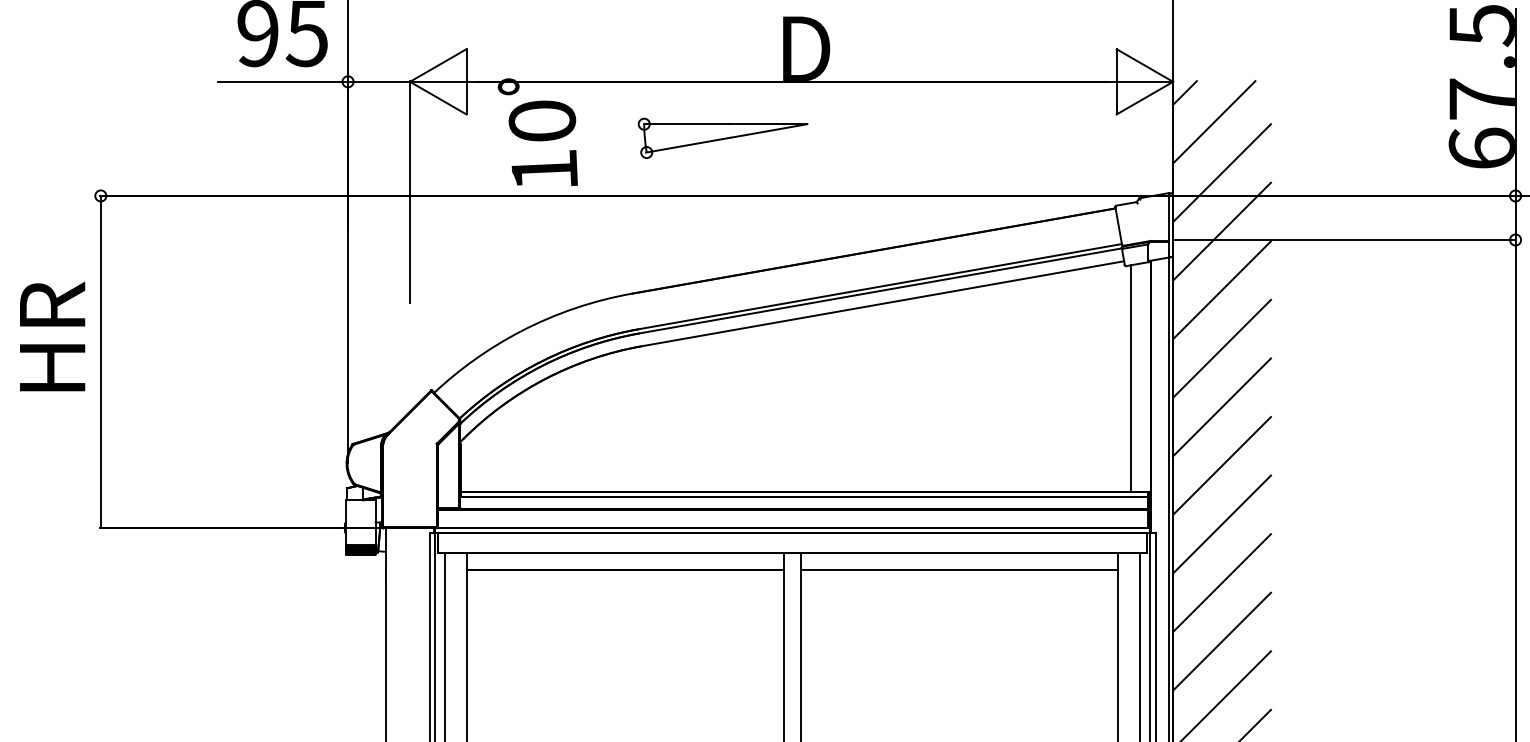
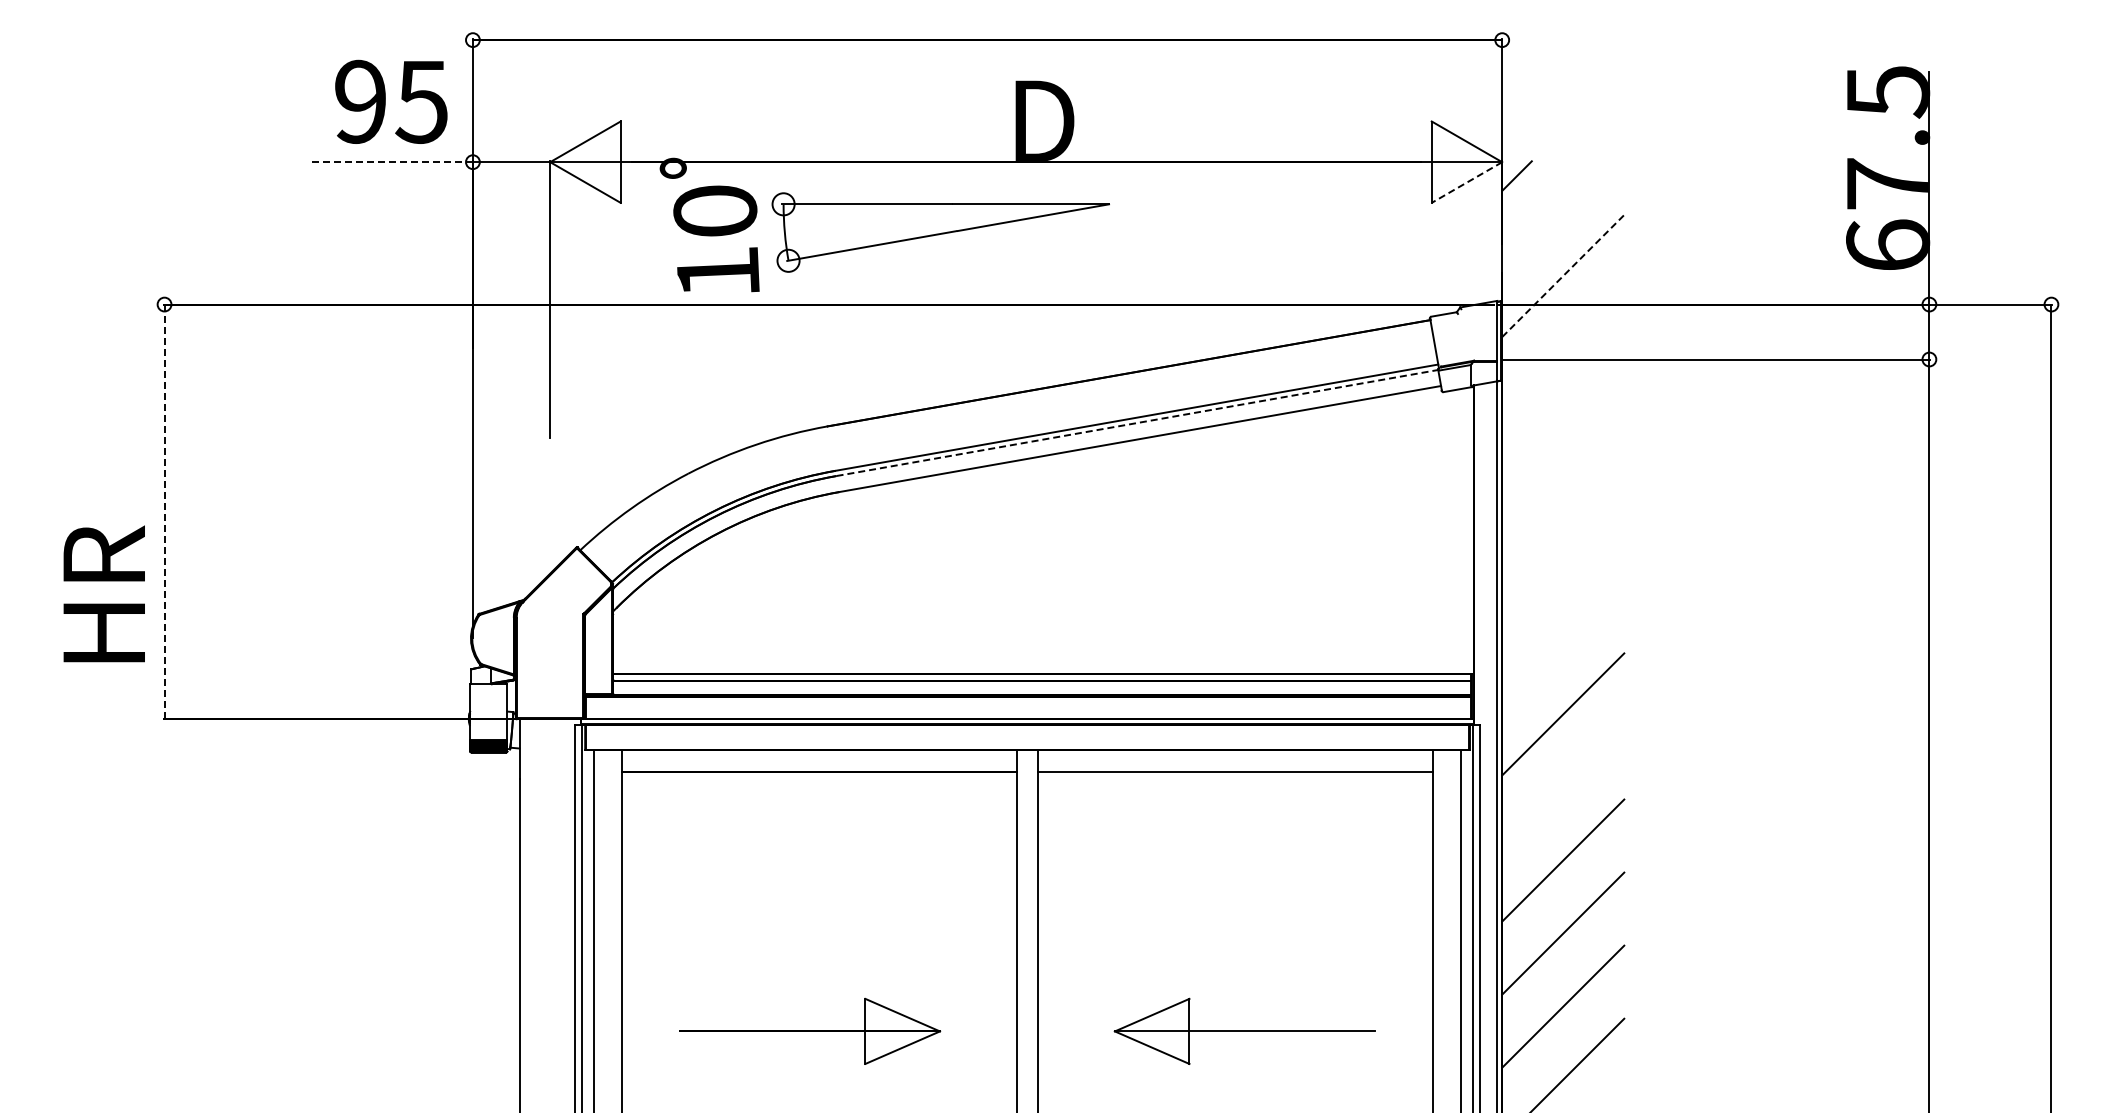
line: (282, 82) -> (391, 162), solid -> dashed
line: (1145, 98) -> (1467, 182), solid -> dashed
line: (1214, 122) -> (1553, 212), removed
part: (722, 138) -> (940, 232), size x1.6
line: (1222, 172) -> (1563, 275), solid -> dashed
line: (1222, 231) -> (1563, 349), removed
line: (880, 290) -> (1137, 422), solid -> dashed
line: (1222, 290) -> (1563, 422), removed
text: (51, 336) -> (103, 593), moved
line: (1222, 349) -> (1563, 495), removed
line: (100, 361) -> (164, 511), solid -> dashed
line: (1130, 378) -> (1449, 532), removed
line: (1222, 407) -> (1563, 568), removed
line: (1222, 466) -> (1563, 641), removed
line: (1222, 583) -> (1563, 787), removed

